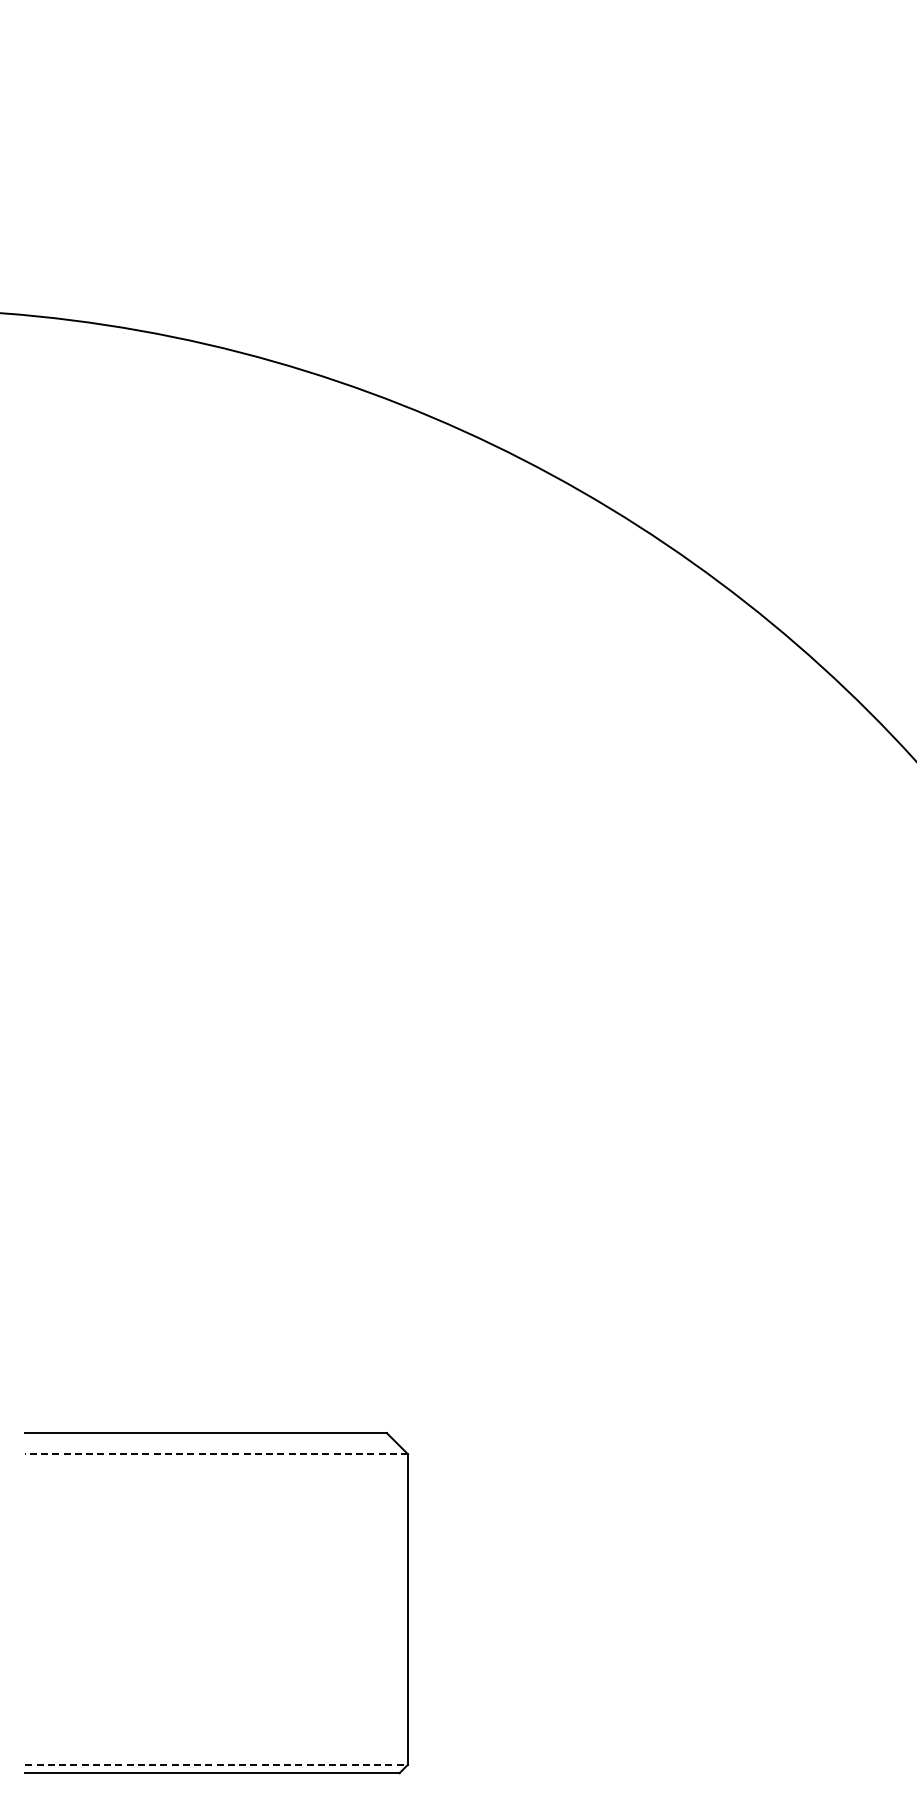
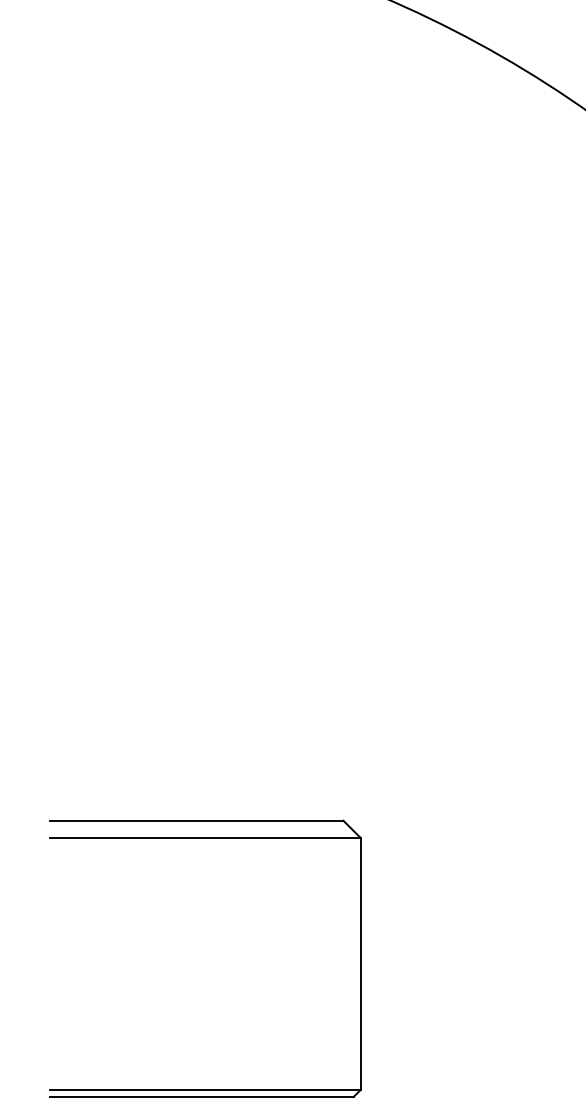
line: (216, 1454) -> (205, 838), dashed -> solid
line: (217, 1764) -> (205, 1089), dashed -> solid

